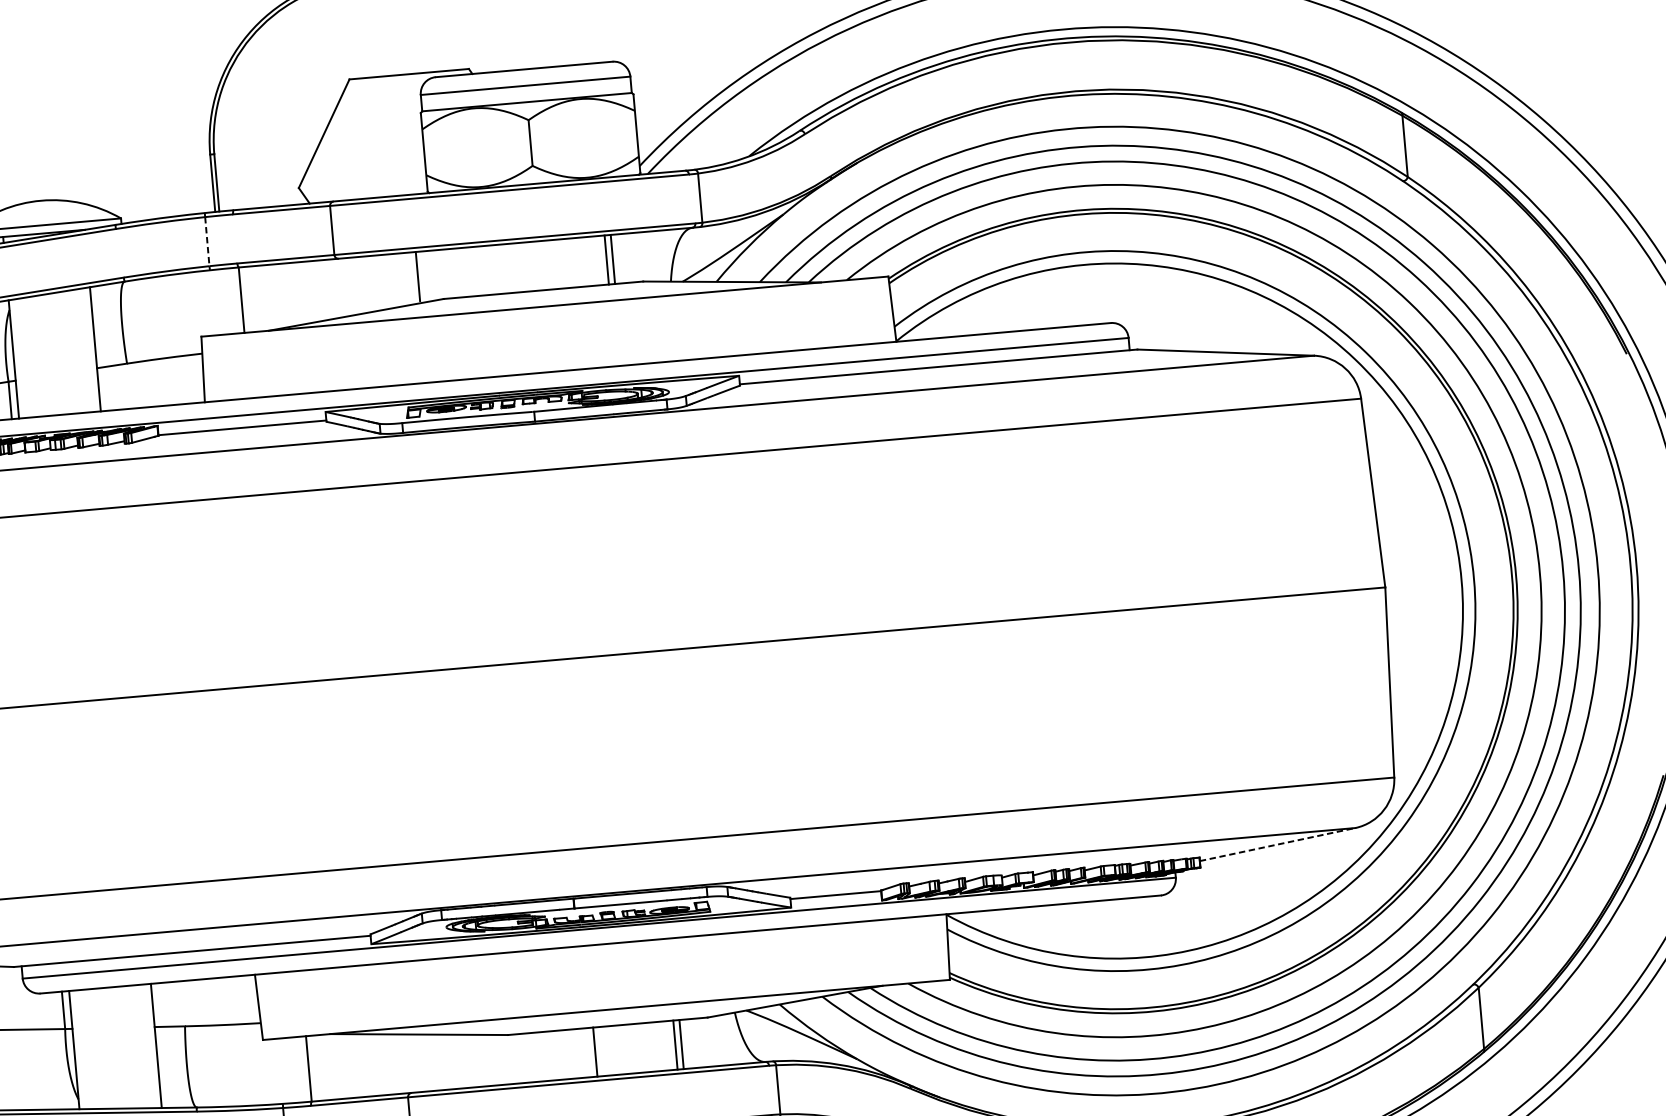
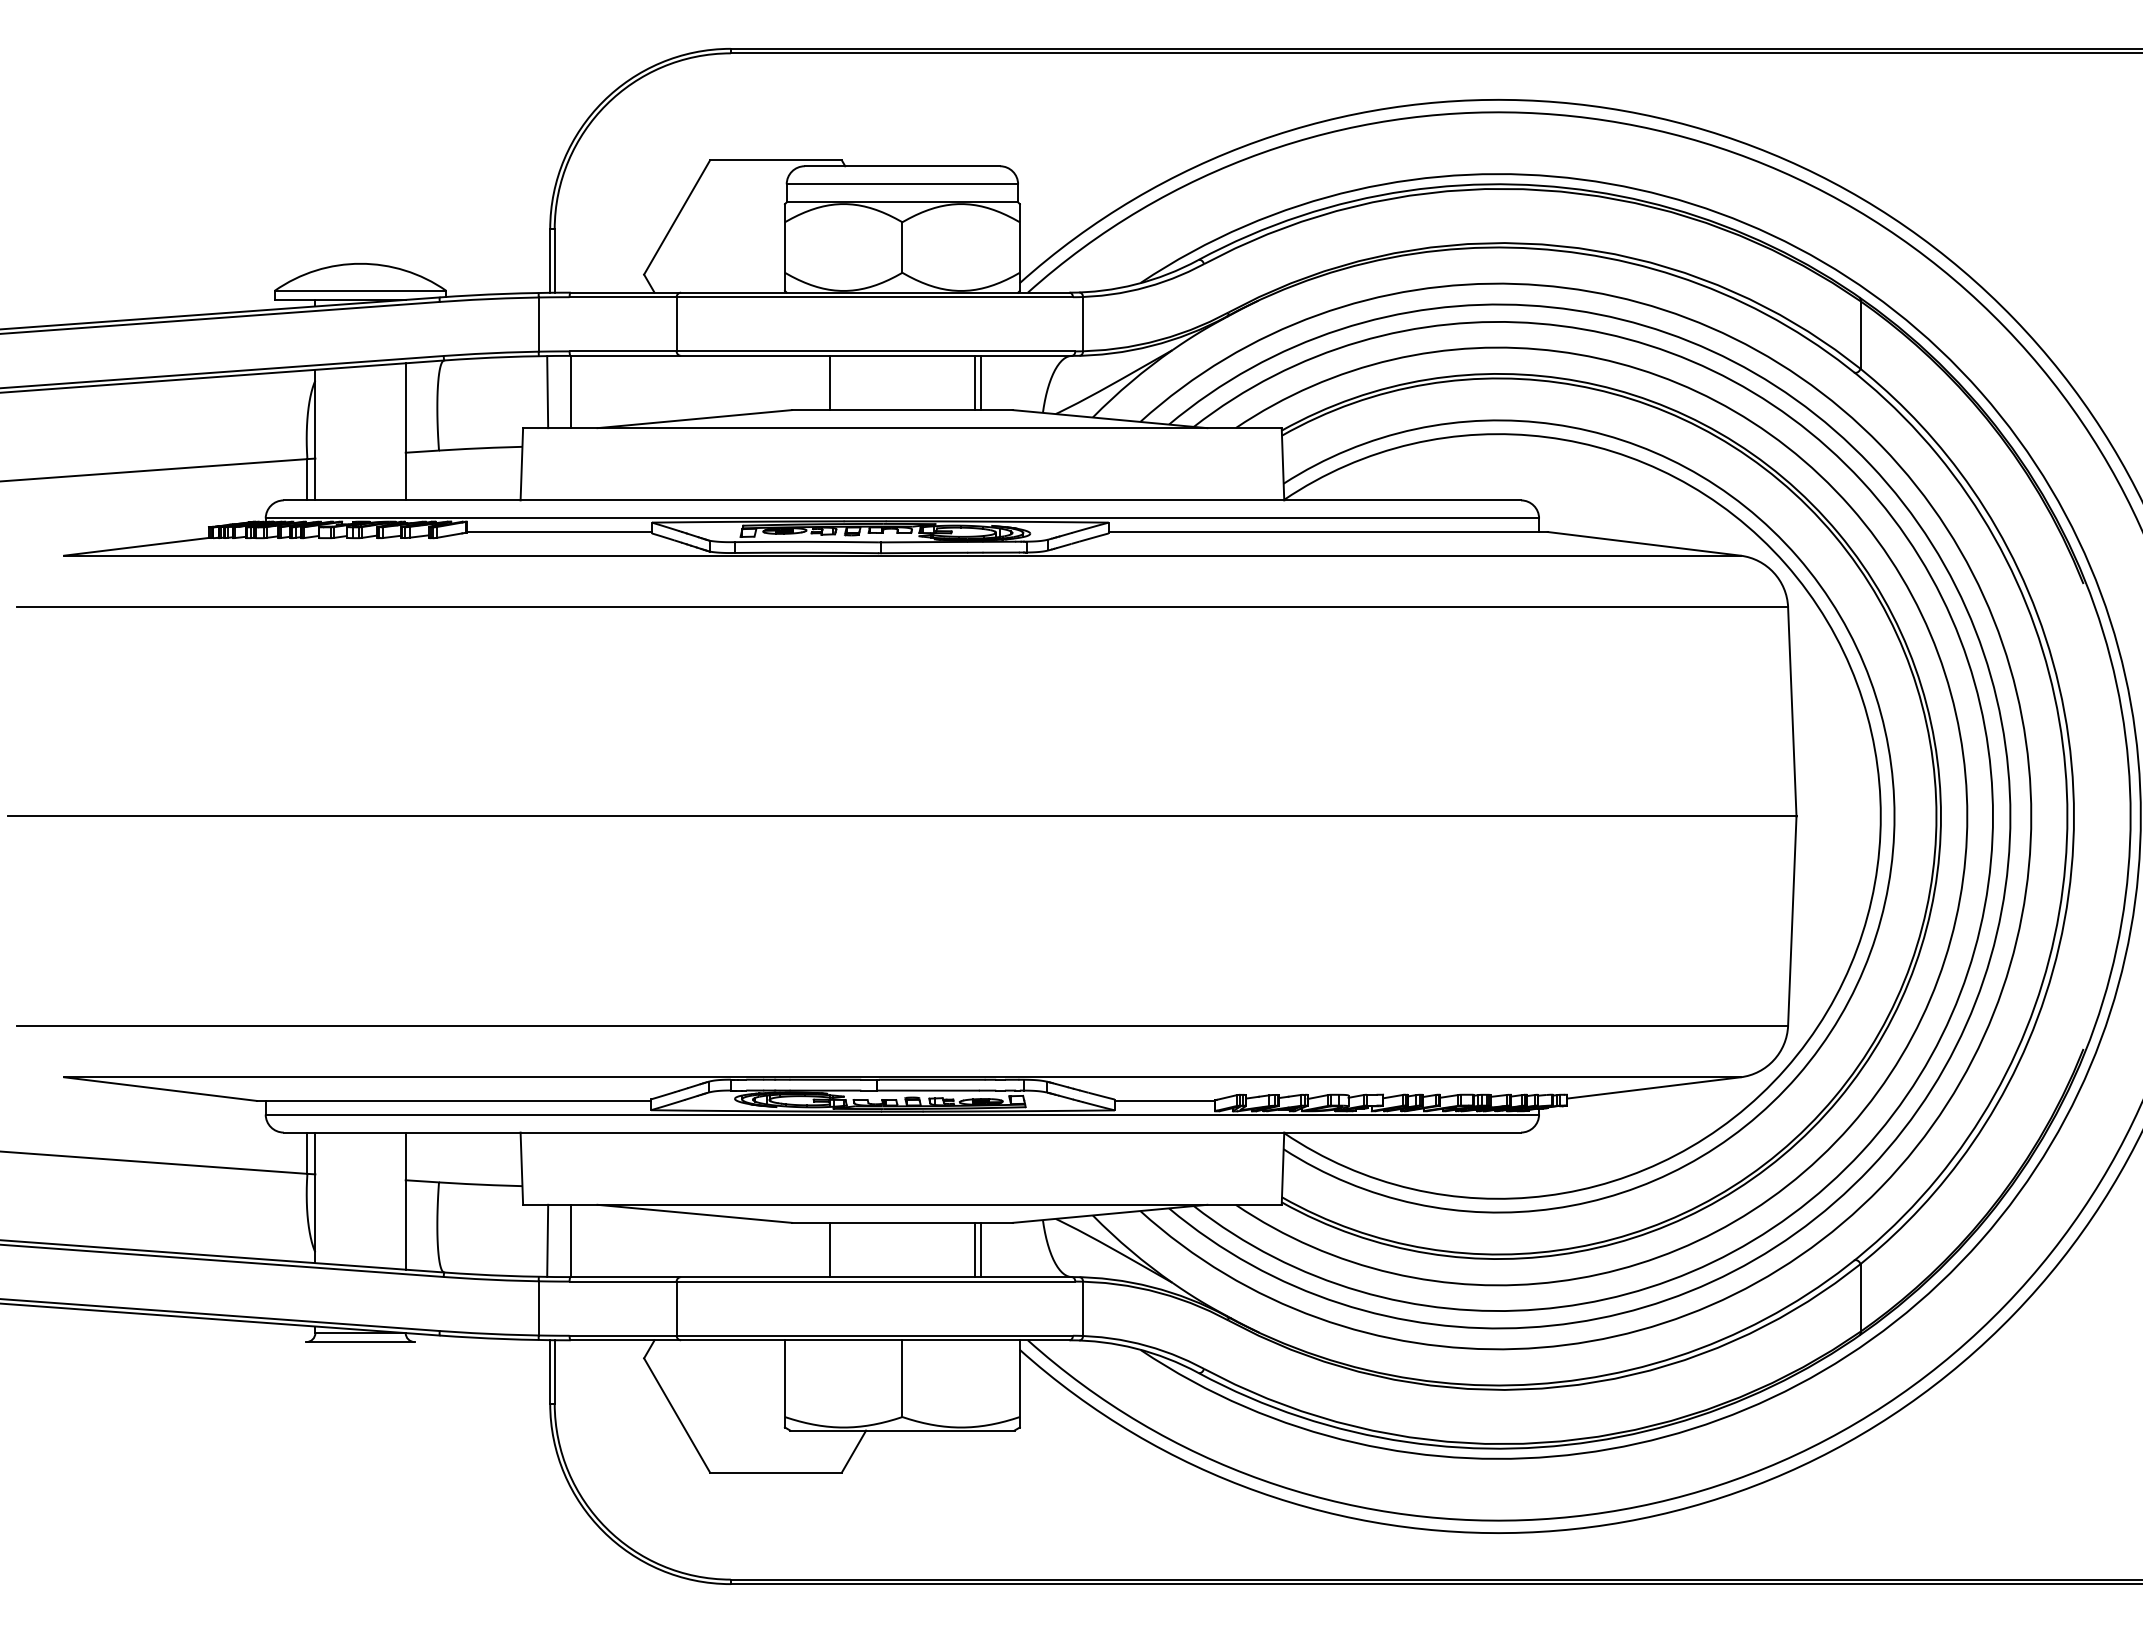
line: (207, 242) -> (538, 325), dashed -> solid
line: (418, 276) -> (830, 382), moved
line: (220, 302) -> (547, 392), added
line: (1278, 844) -> (1654, 1087), dashed -> solid
line: (595, 1051) -> (830, 1249), moved
line: (287, 1070) -> (547, 1240), added

